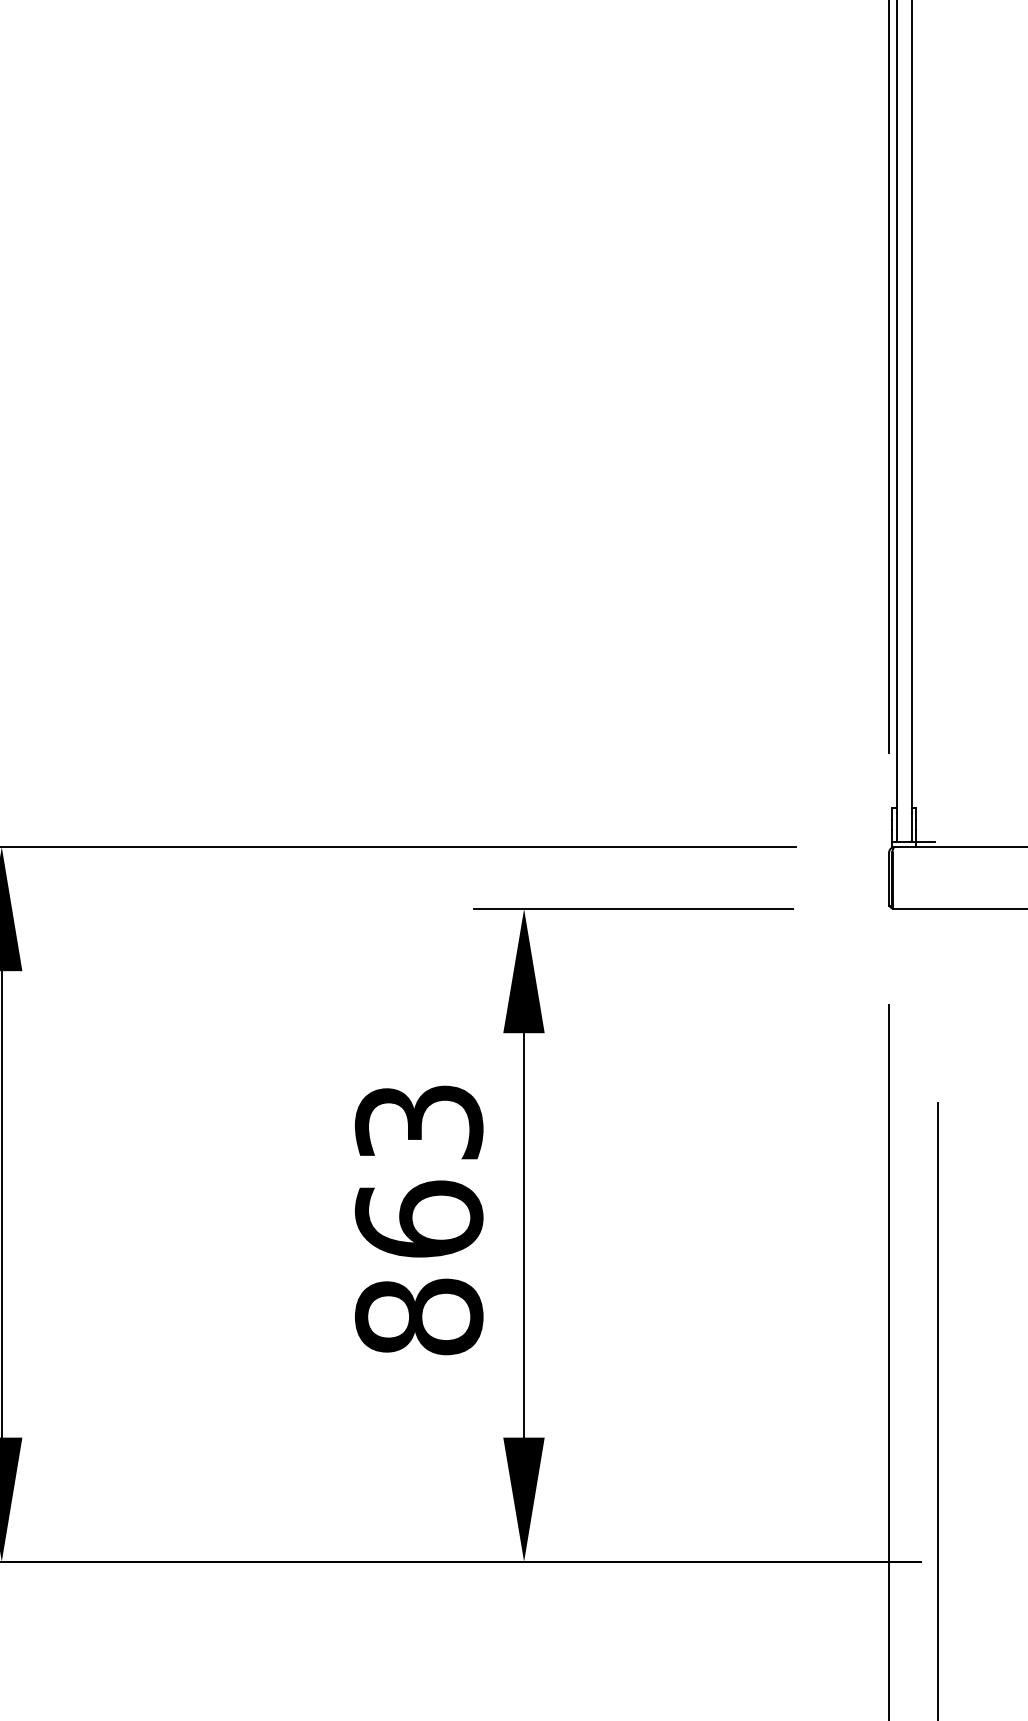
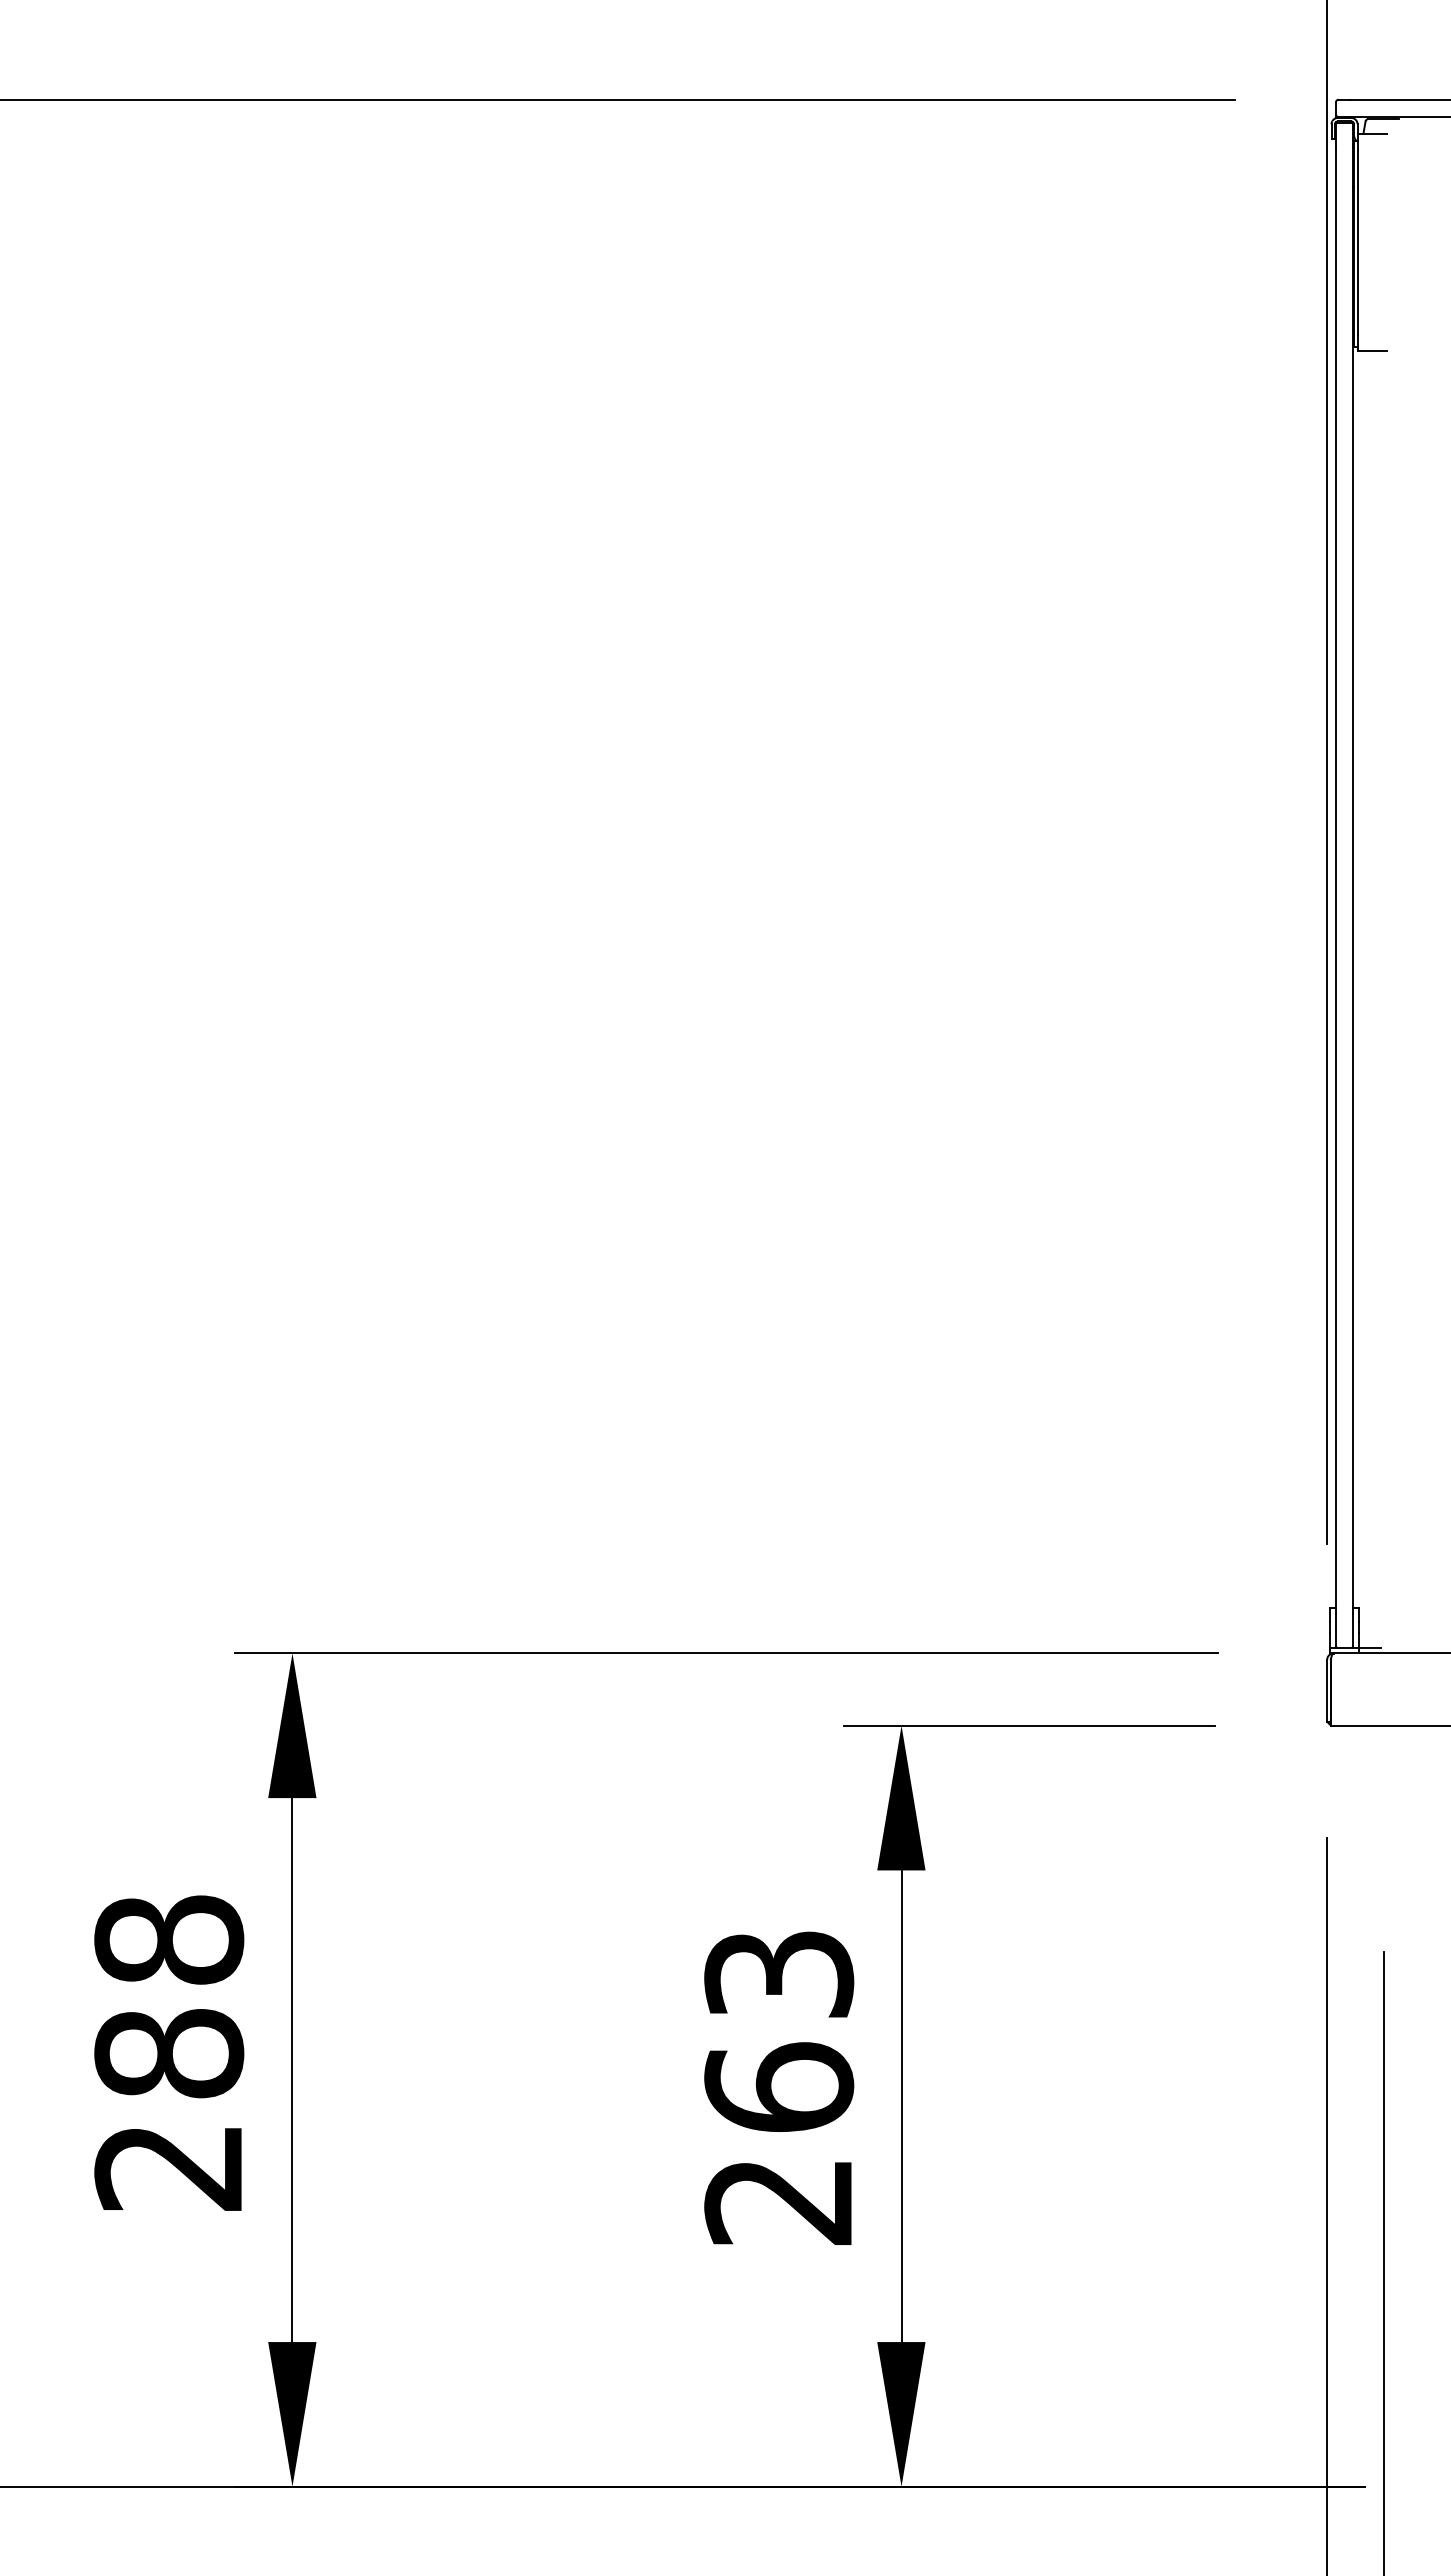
text: (419, 1316) -> (779, 2200), 863 -> 263

